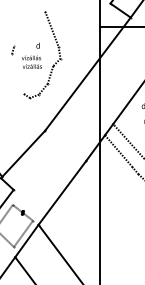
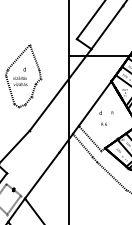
line: (29, 27) -> (18, 56), added
line: (16, 73) -> (9, 89), added

